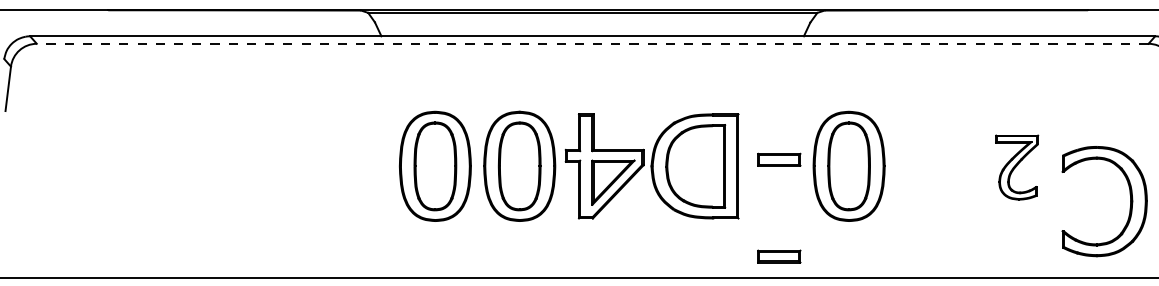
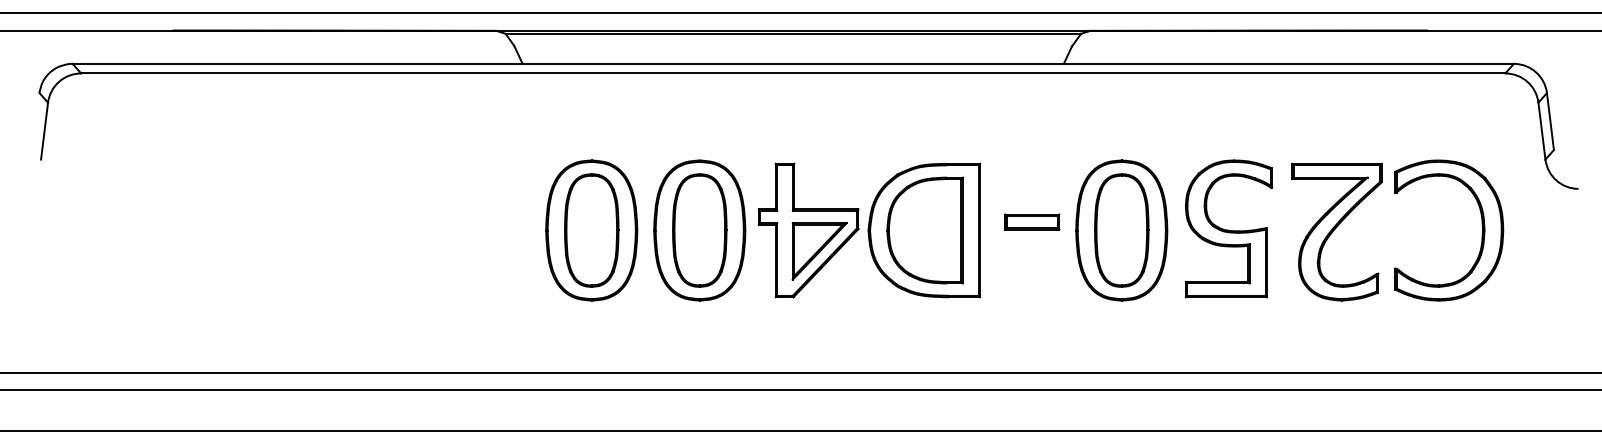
line: (592, 43) -> (792, 73), dashed -> solid
part: (932, 164) -> (1228, 228), added
part: (1016, 167) -> (1336, 231), size x1.67
part: (1129, 204) -> (1481, 234), moved
part: (779, 256) -> (1032, 345), removed

